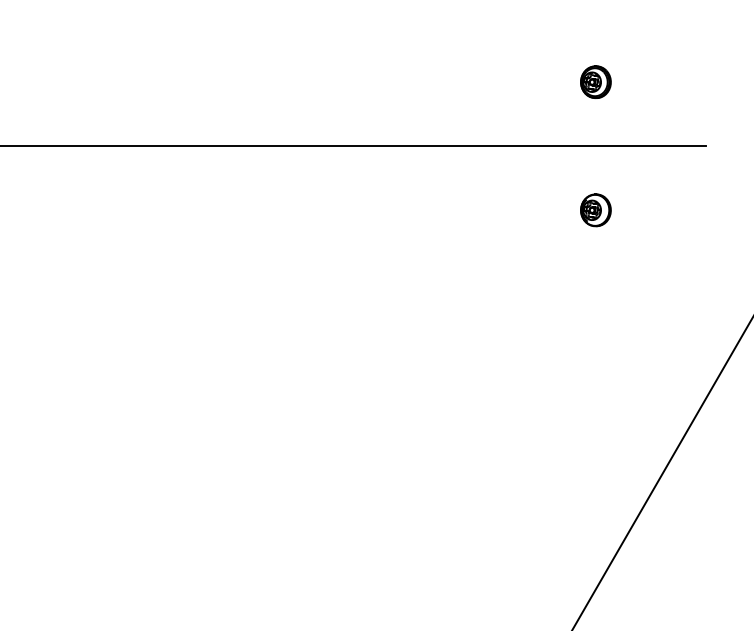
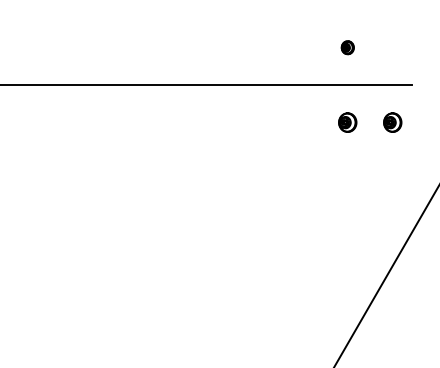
part: (595, 81) -> (347, 47), size x0.7
part: (672, 210) -> (392, 122), added

